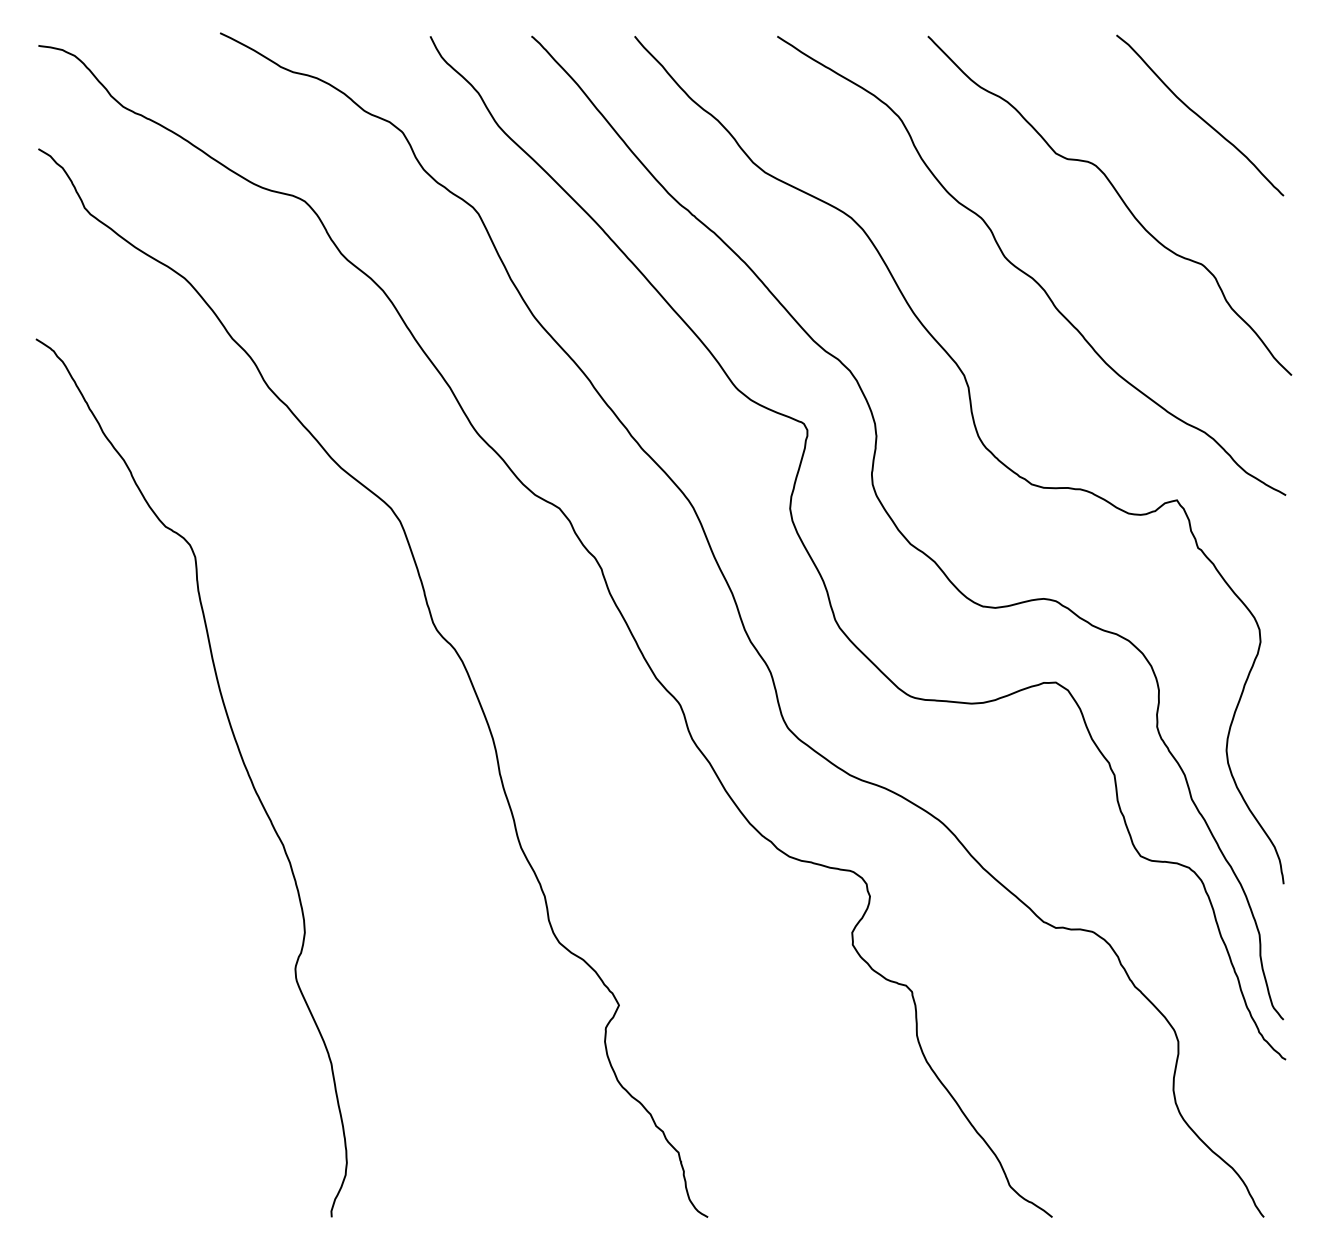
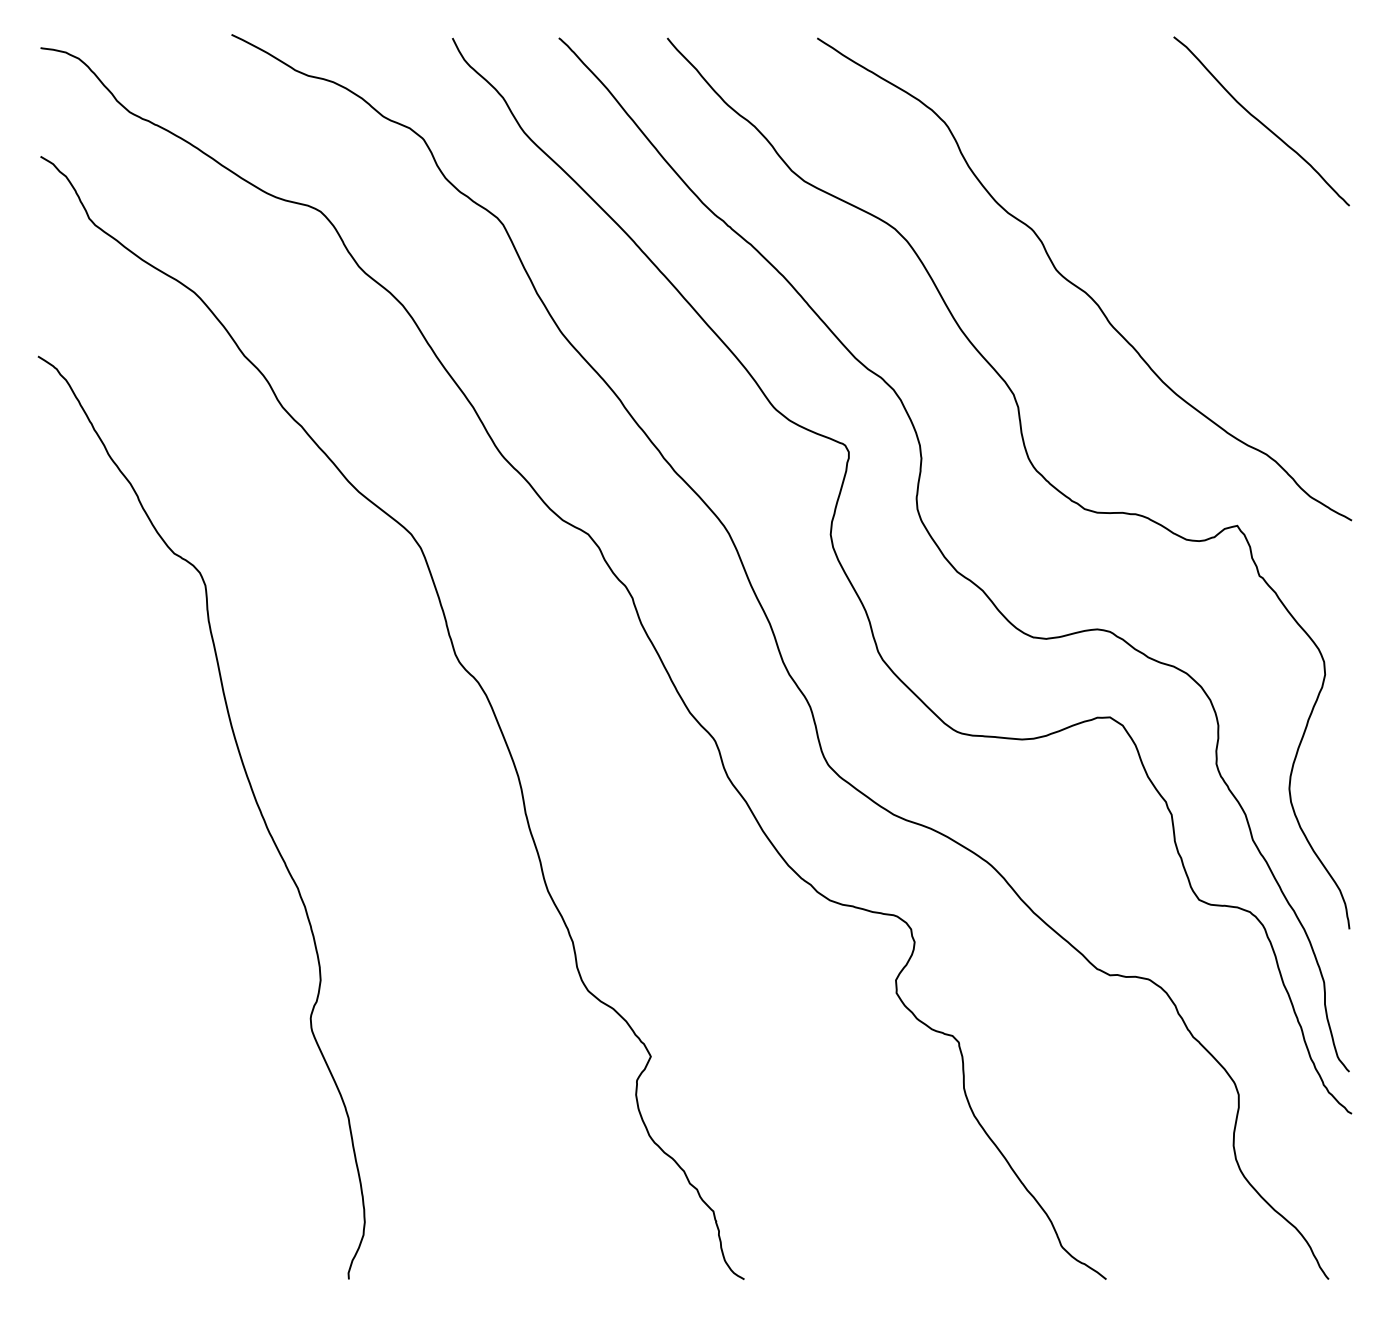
curve: (1119, 197) -> (1176, 207), removed

